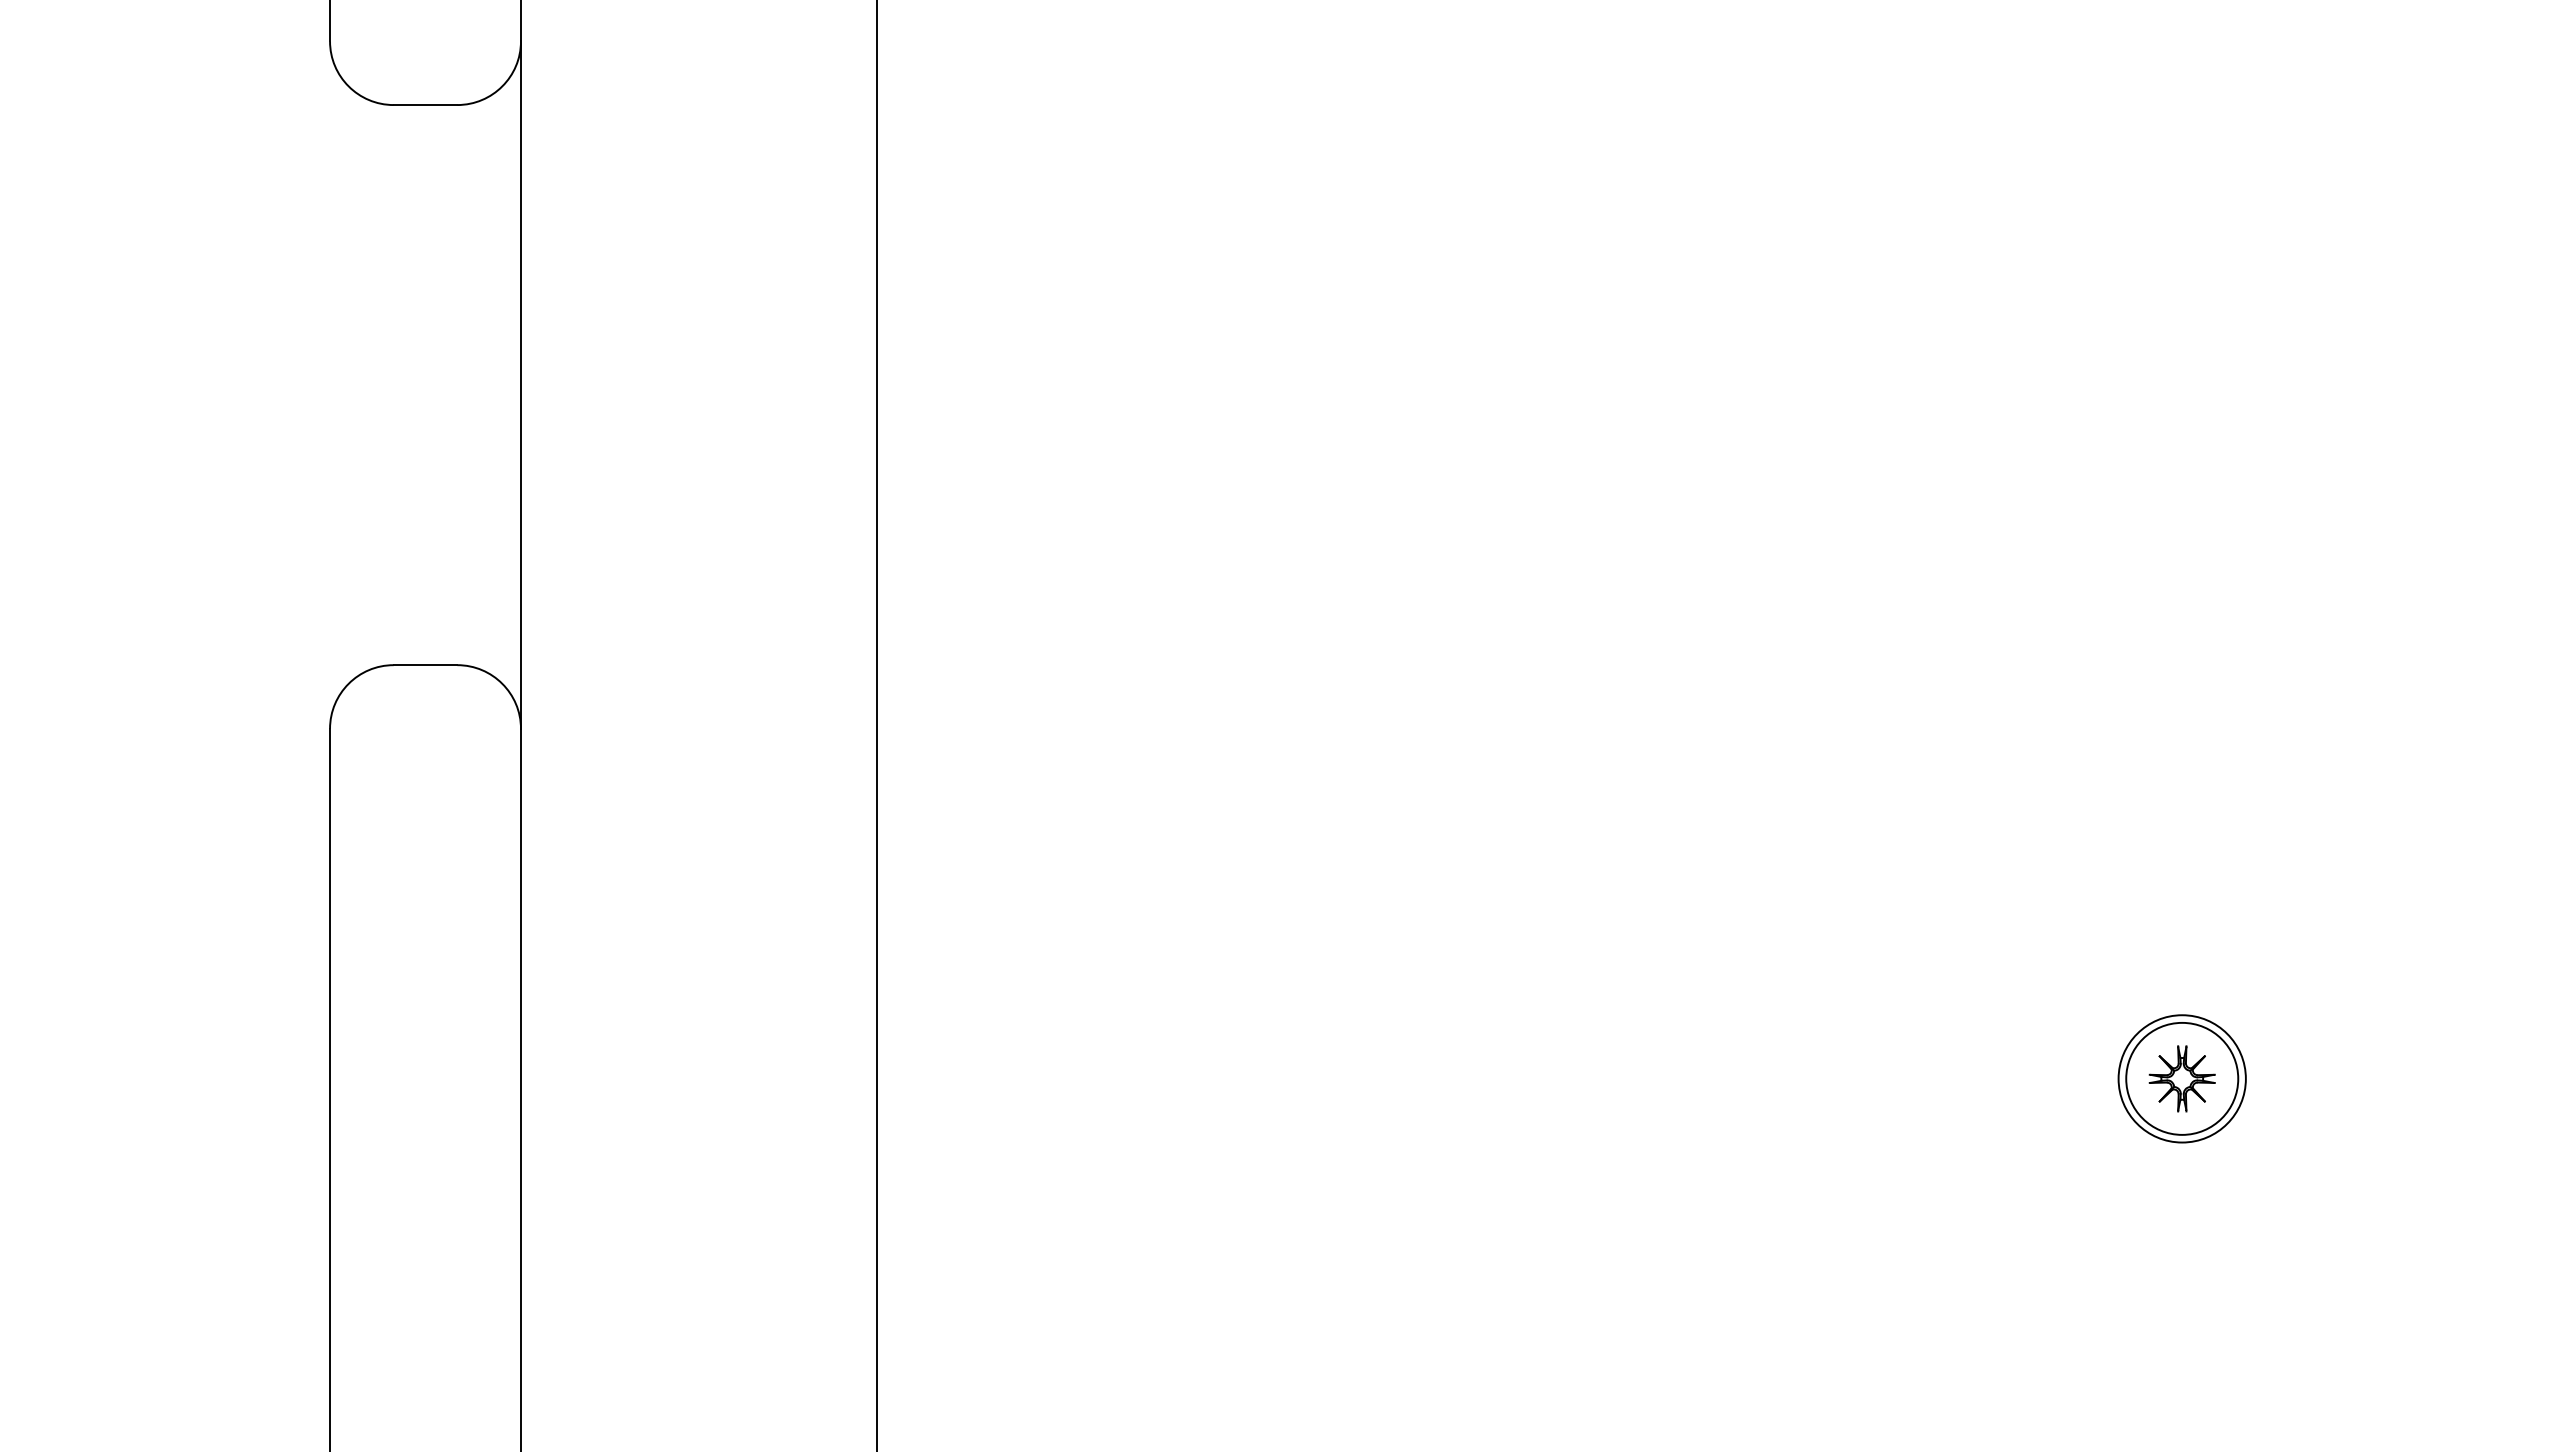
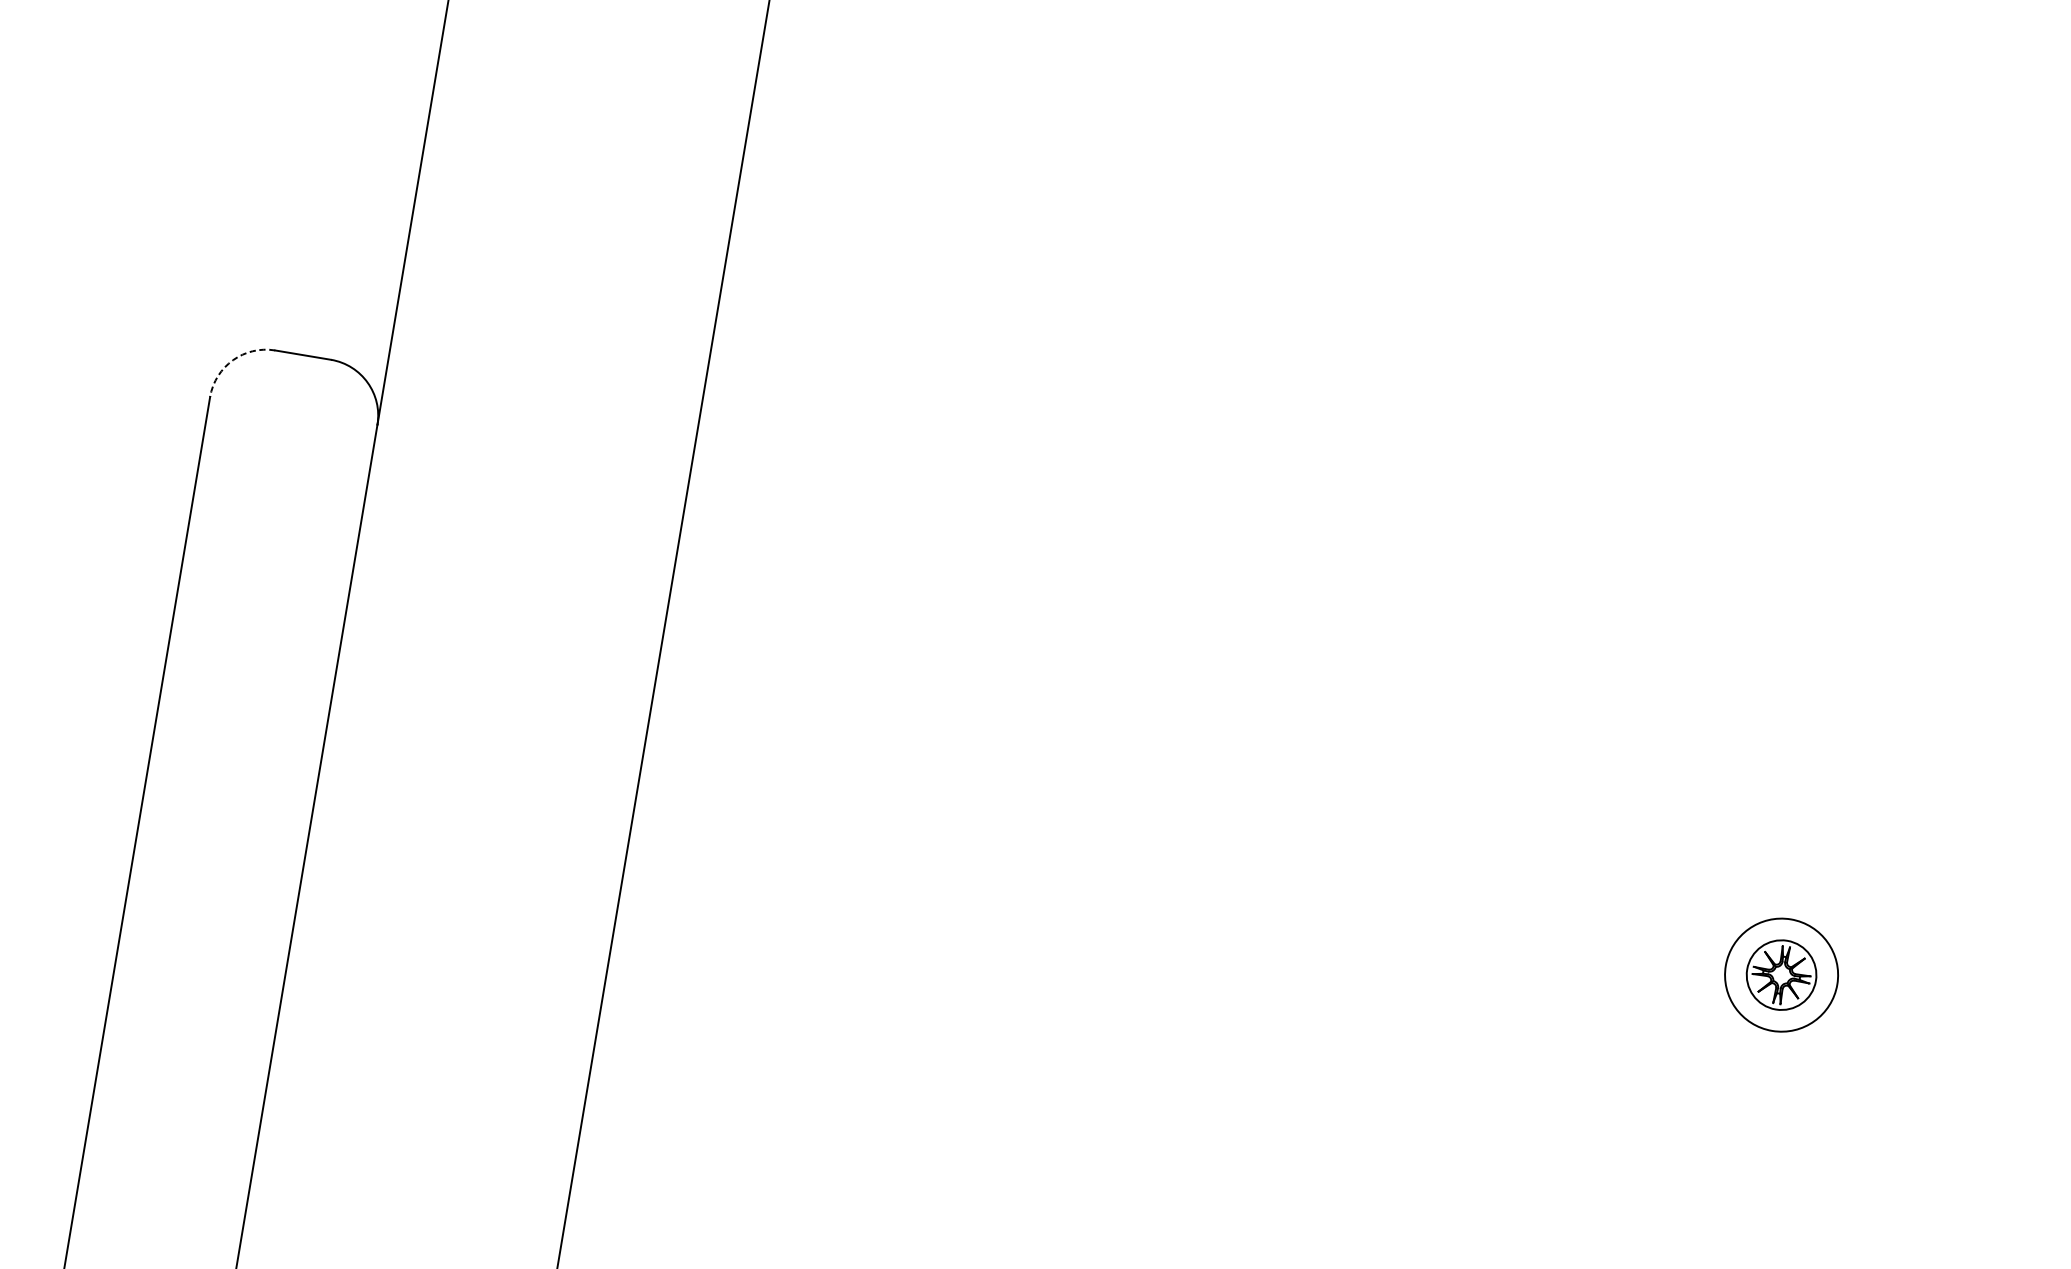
arc: (348, 683) -> (232, 359), solid -> dashed
circle: (2182, 1078) -> (1781, 974), size x0.7

